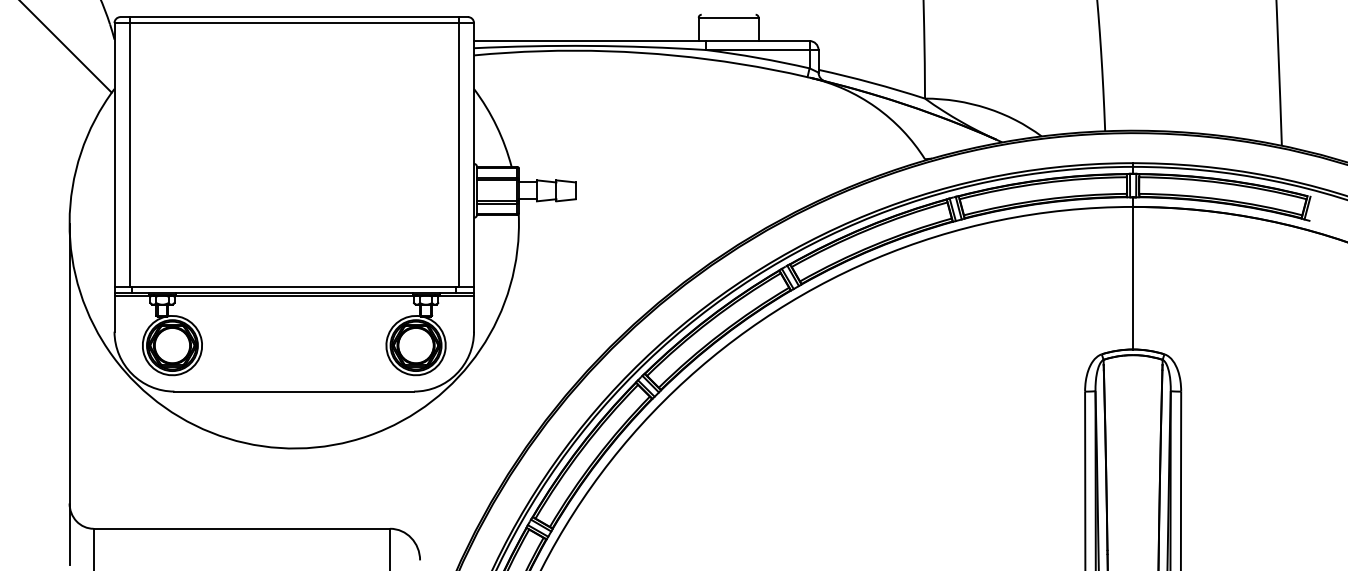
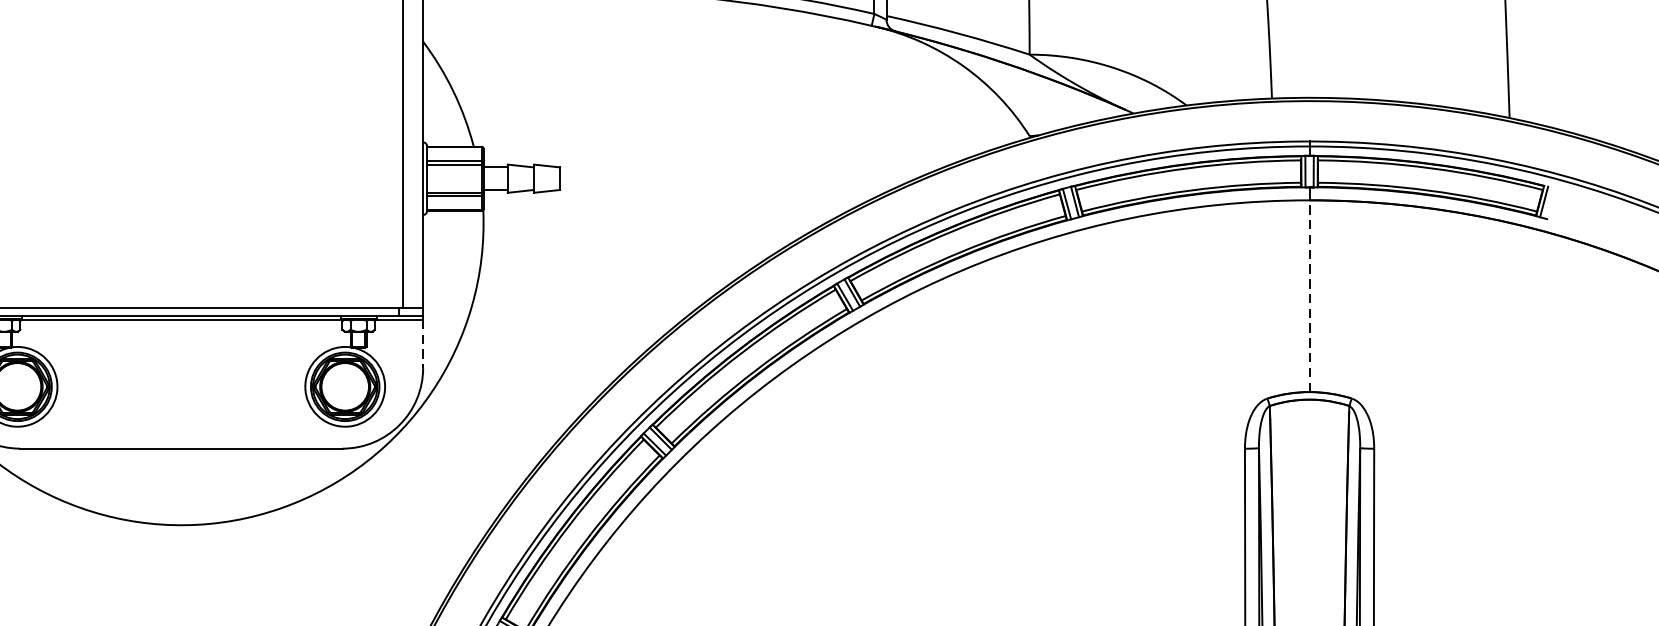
line: (1133, 277) -> (1310, 295), solid -> dashed
line: (474, 313) -> (423, 343), solid -> dashed

